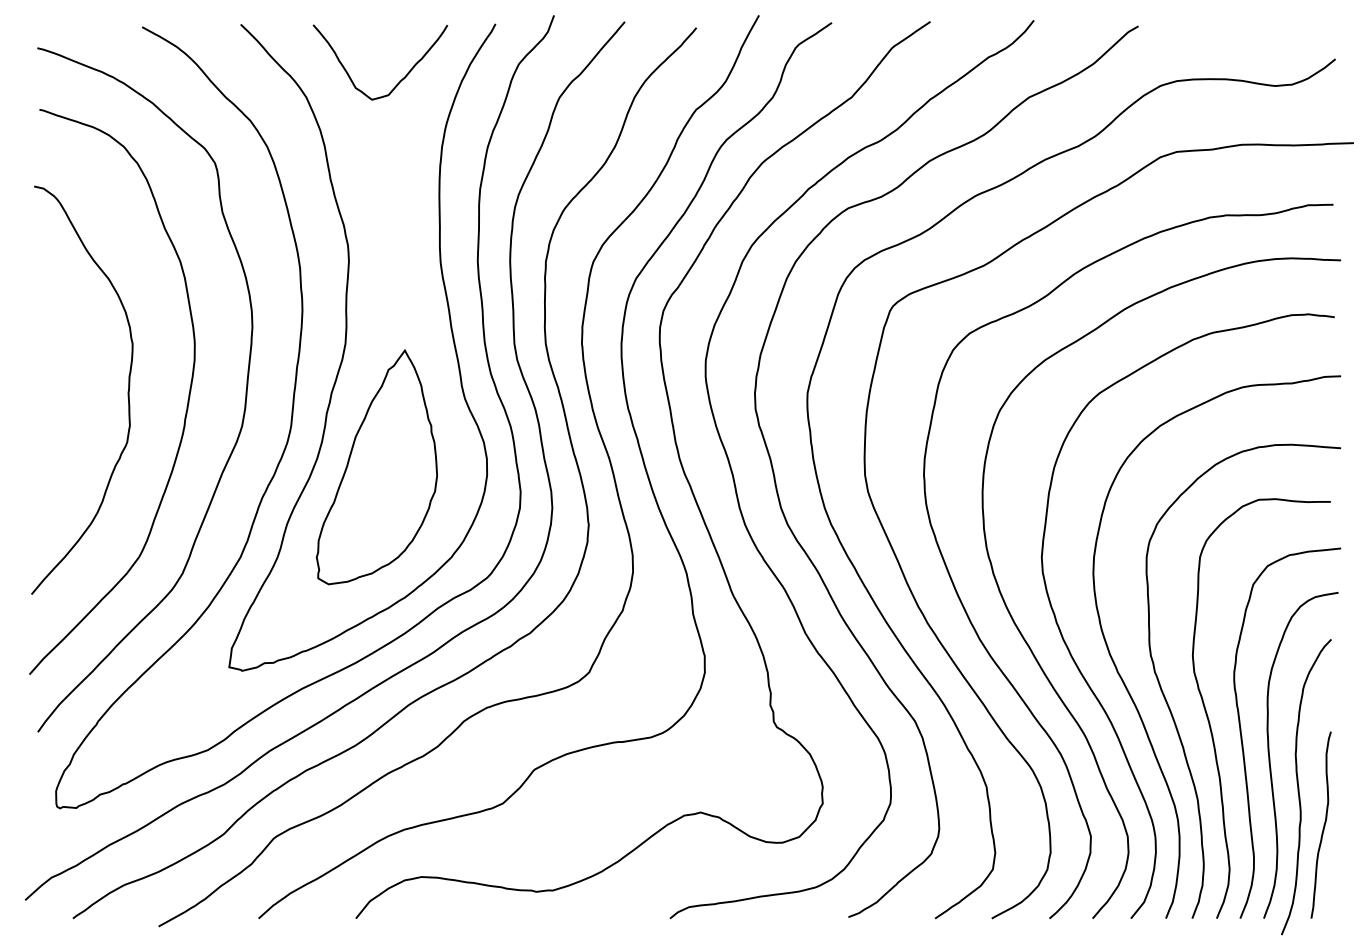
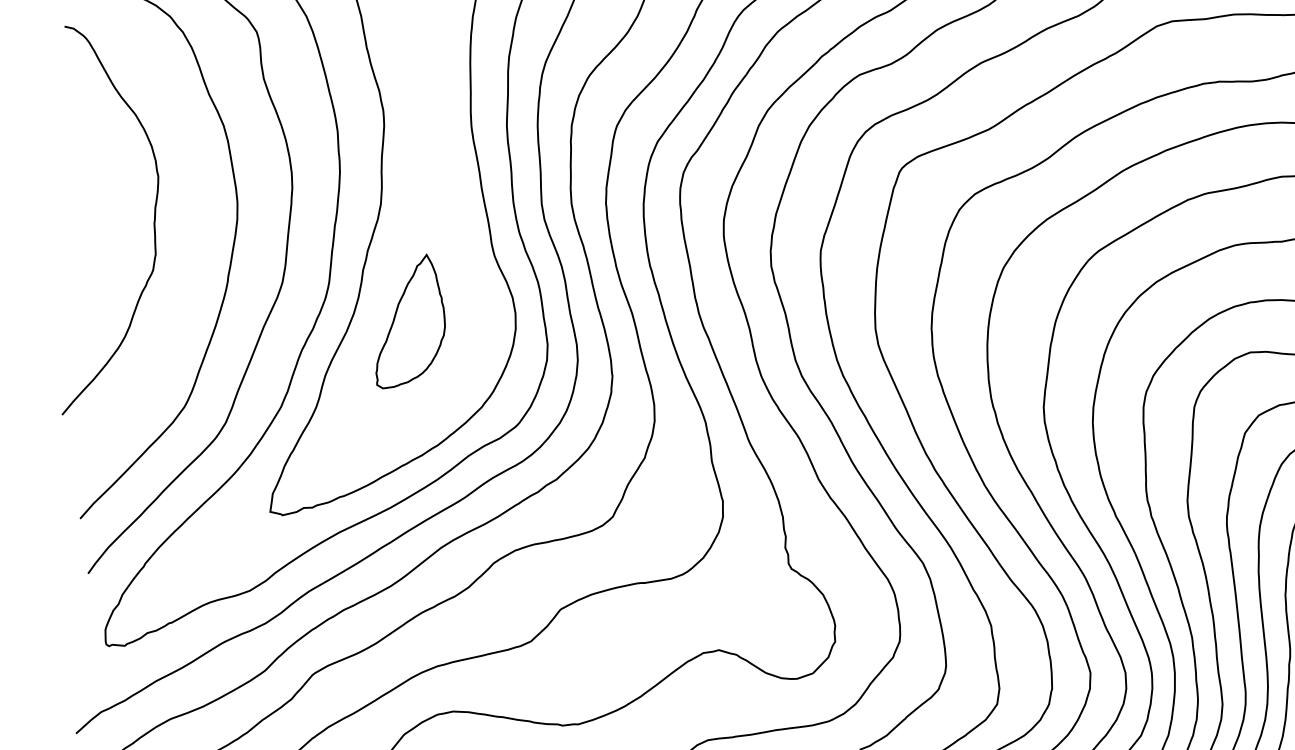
curve: (127, 391) -> (153, 221), moved
part: (376, 467) -> (410, 321), size x0.6

